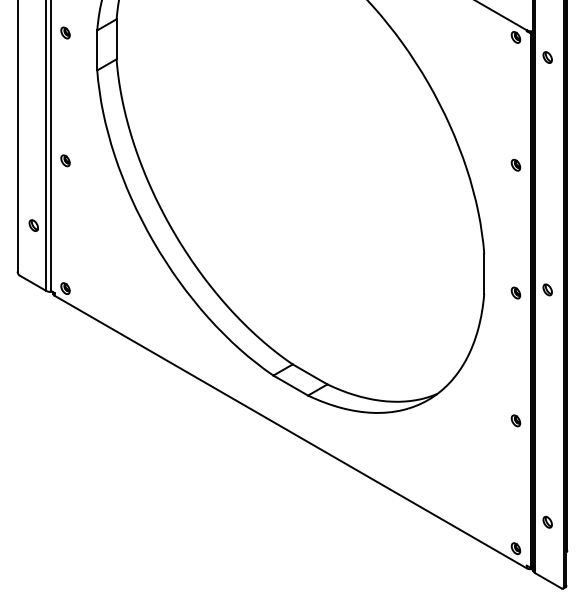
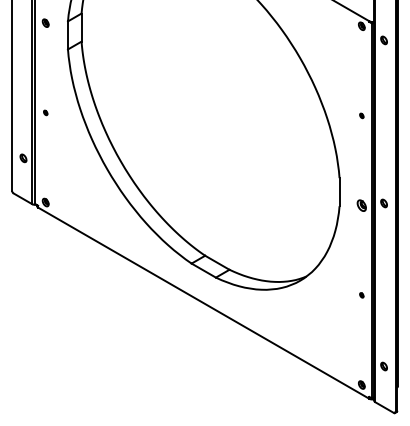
part: (65, 160) -> (45, 112), size x0.6
part: (515, 164) -> (361, 115), size x0.6
part: (515, 292) -> (361, 205), size x1.4
part: (515, 420) -> (361, 295), size x0.6

